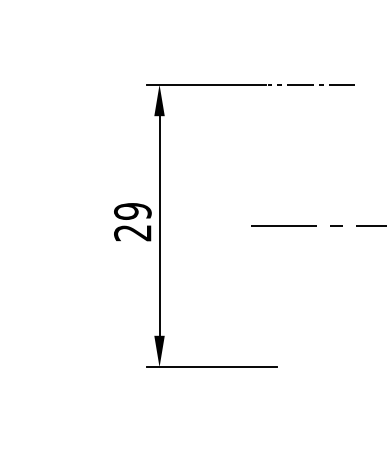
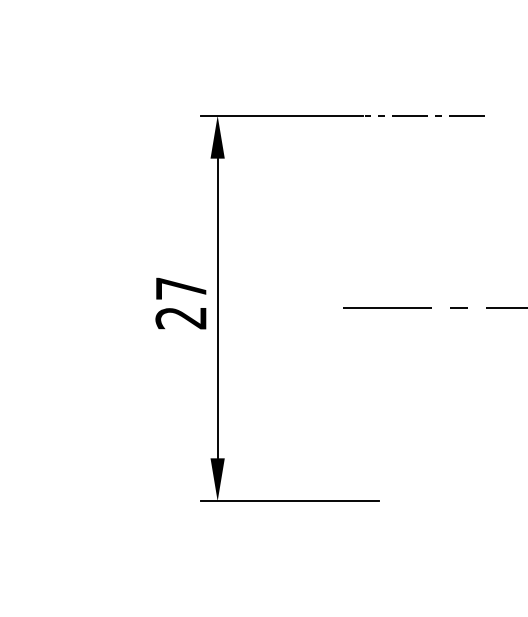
text: (132, 211) -> (180, 288), 29 -> 27

